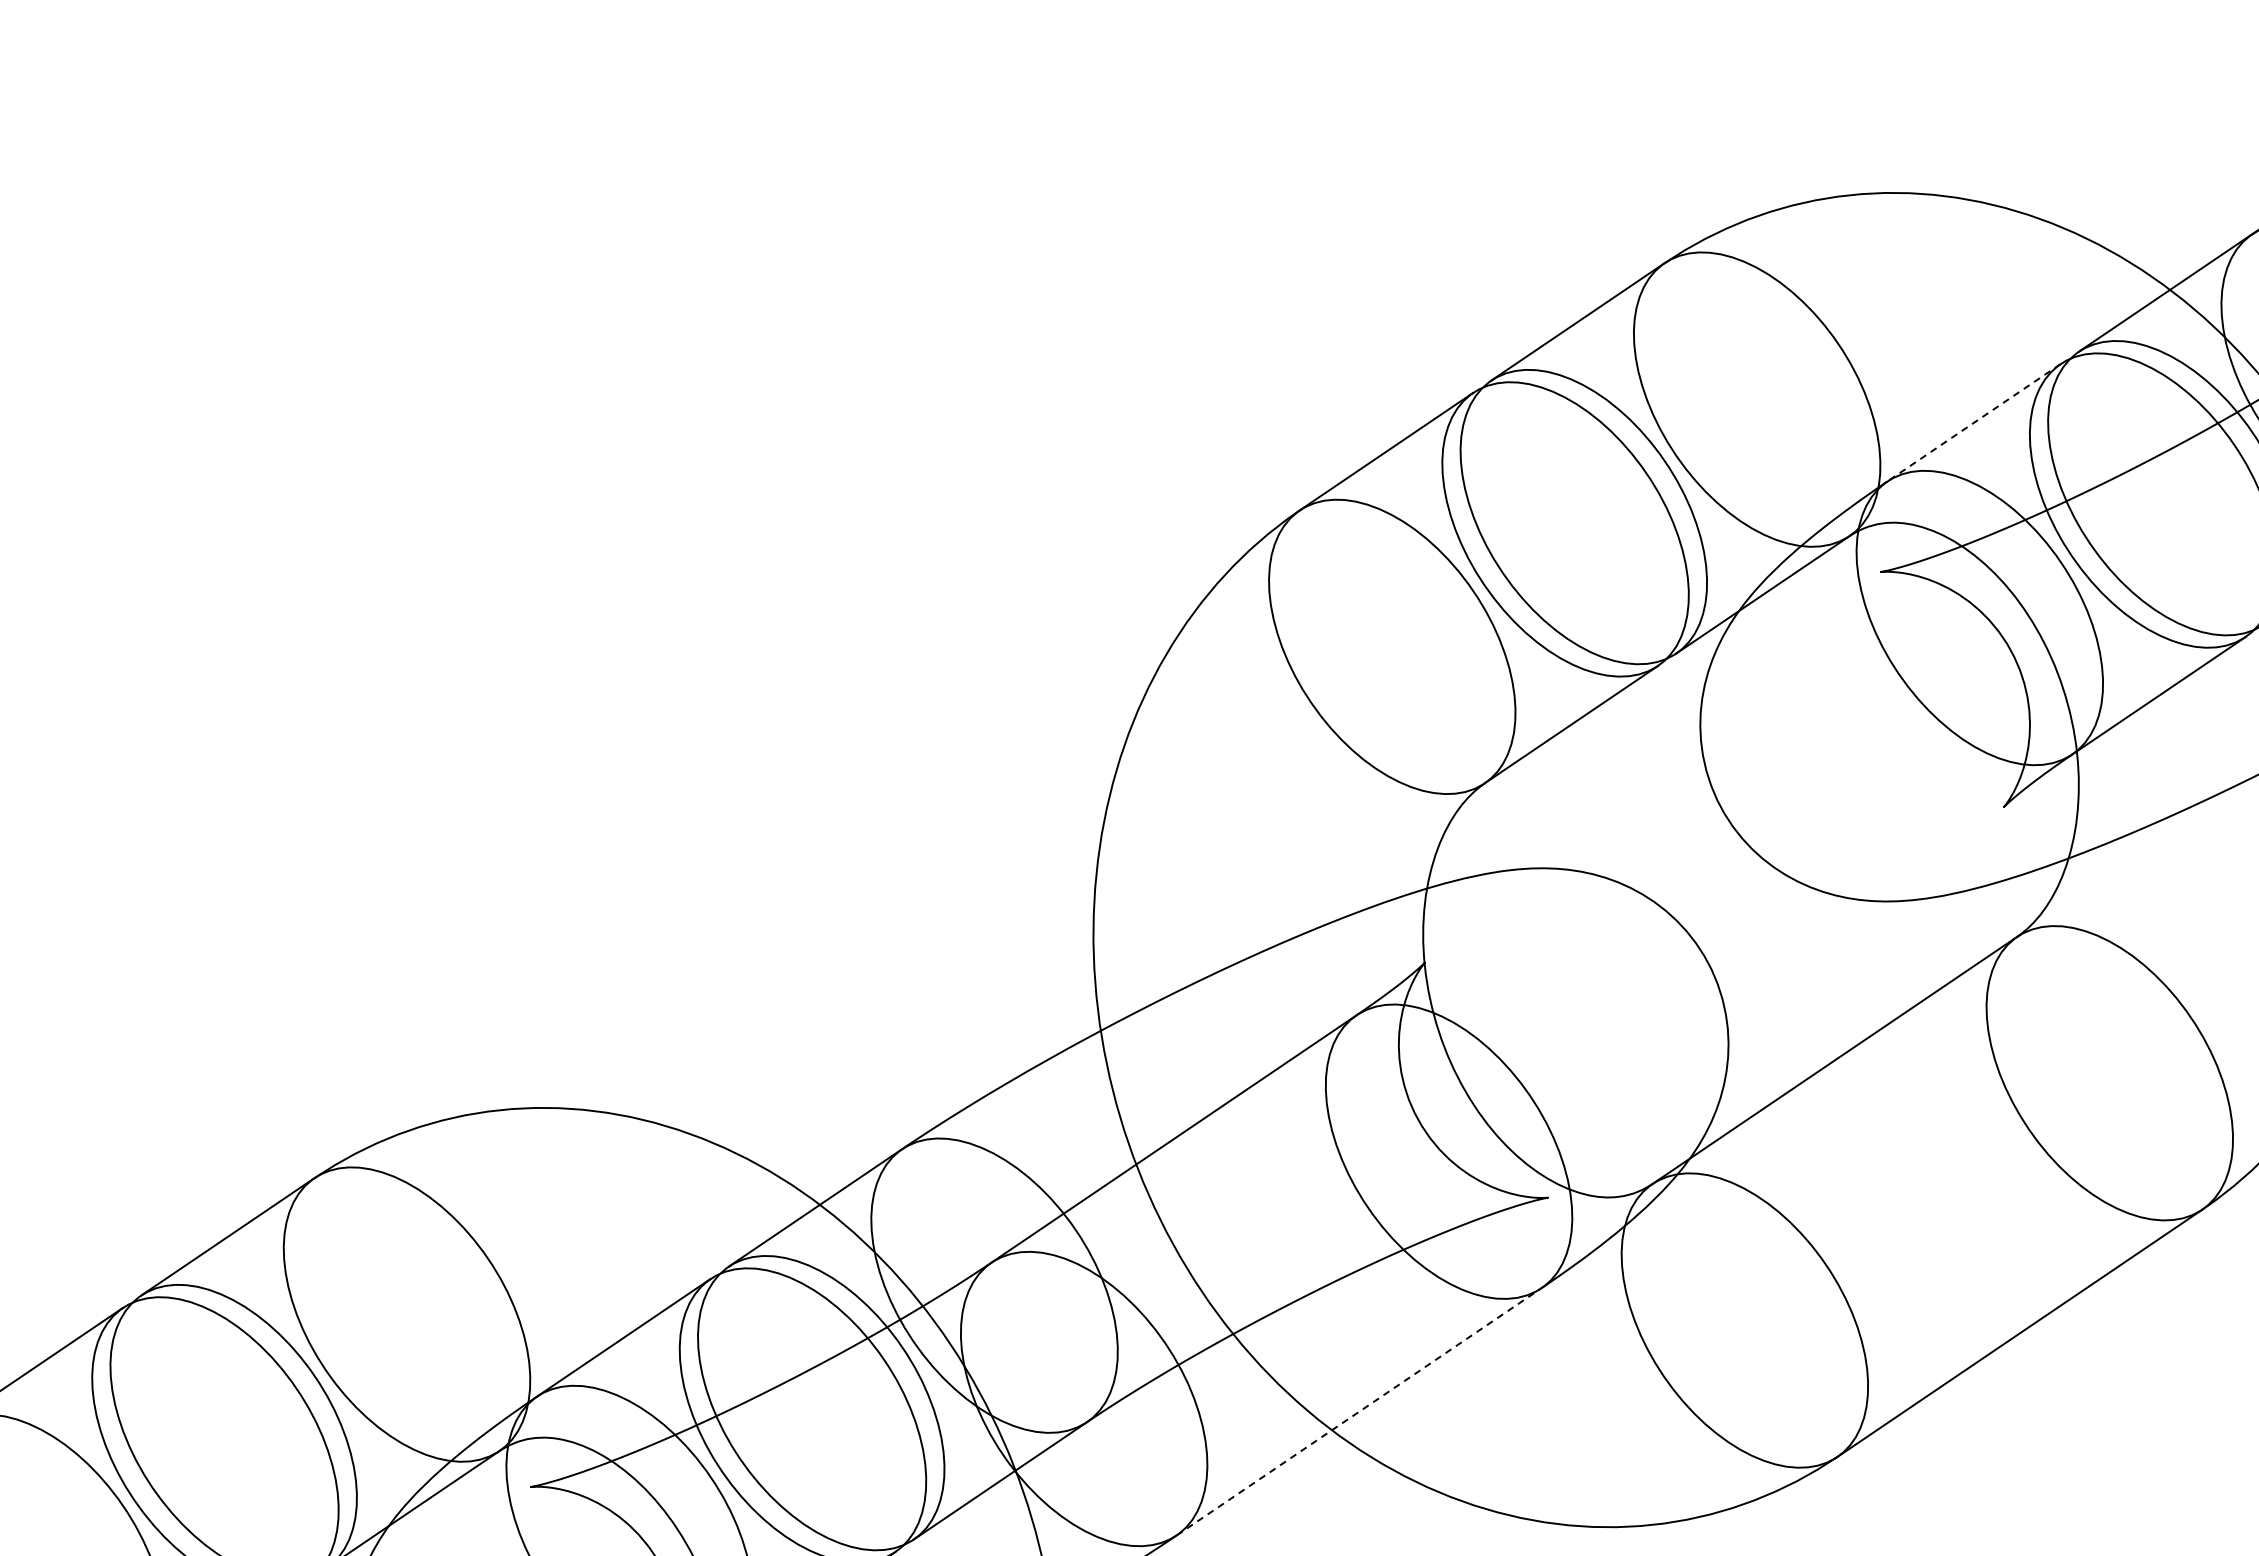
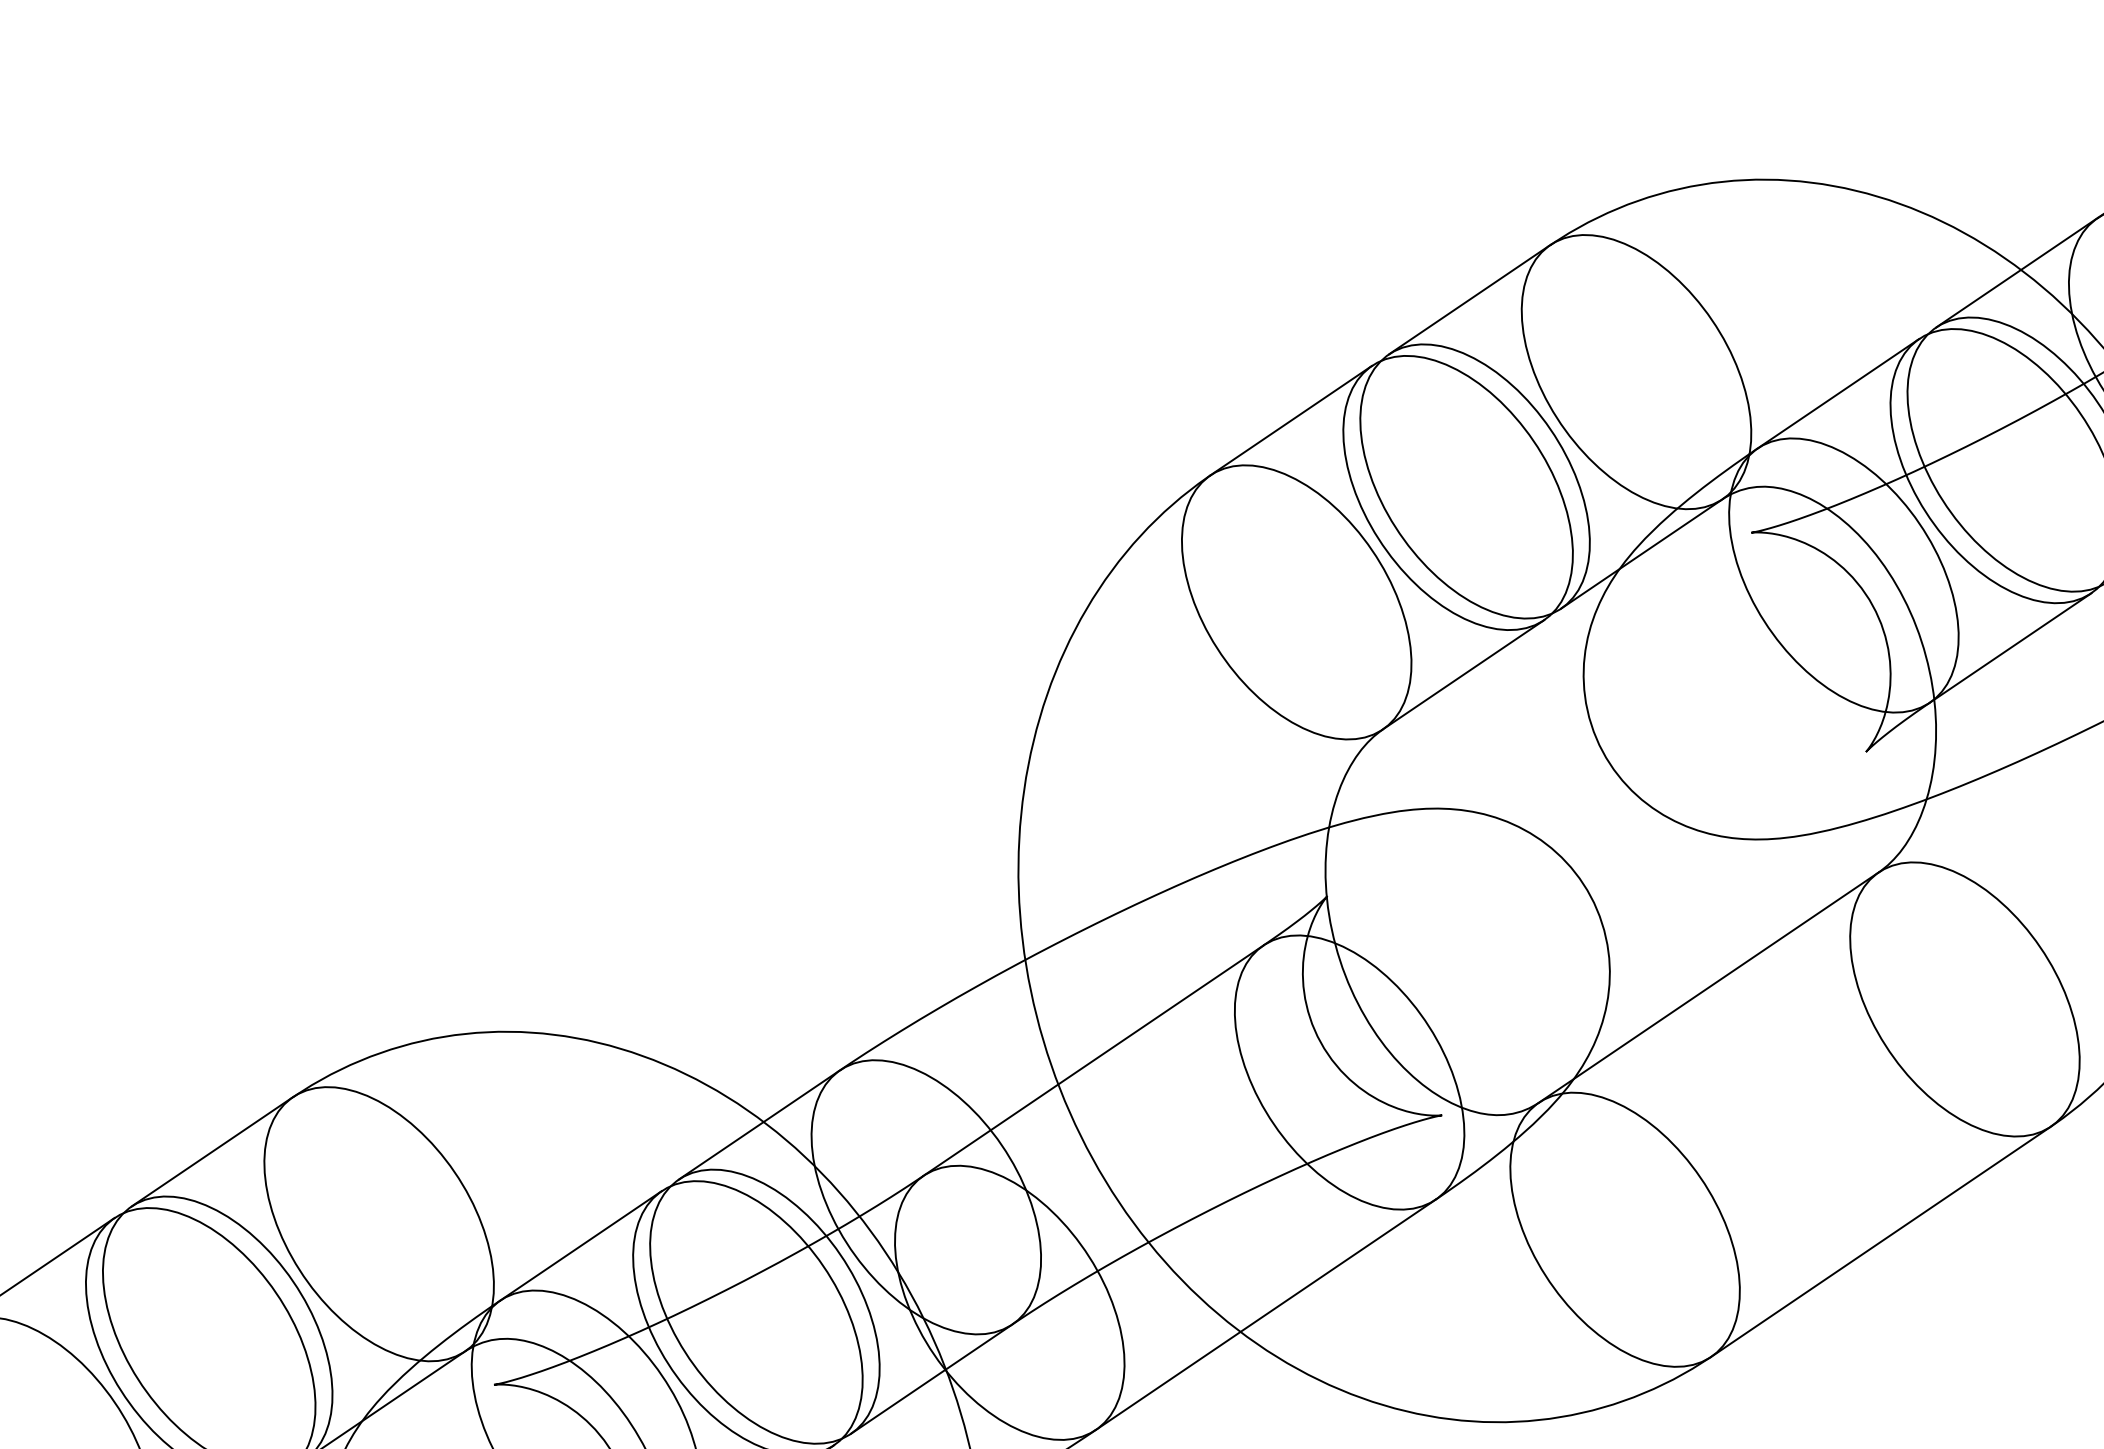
line: (1973, 422) -> (1838, 393), dashed -> solid
line: (1359, 1411) -> (1266, 1314), dashed -> solid

